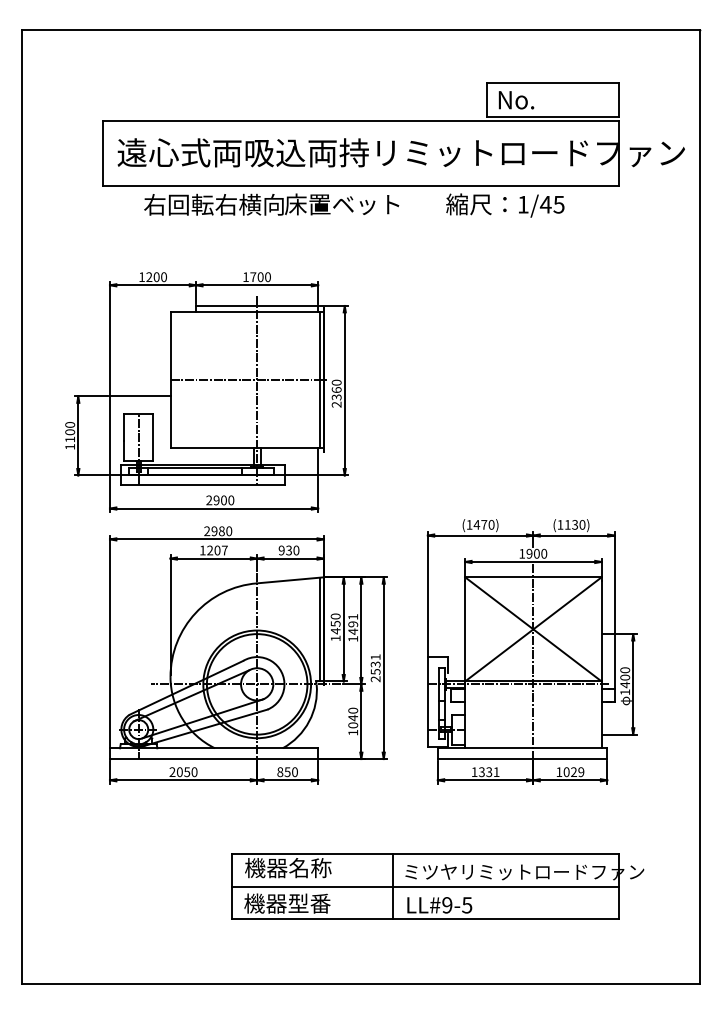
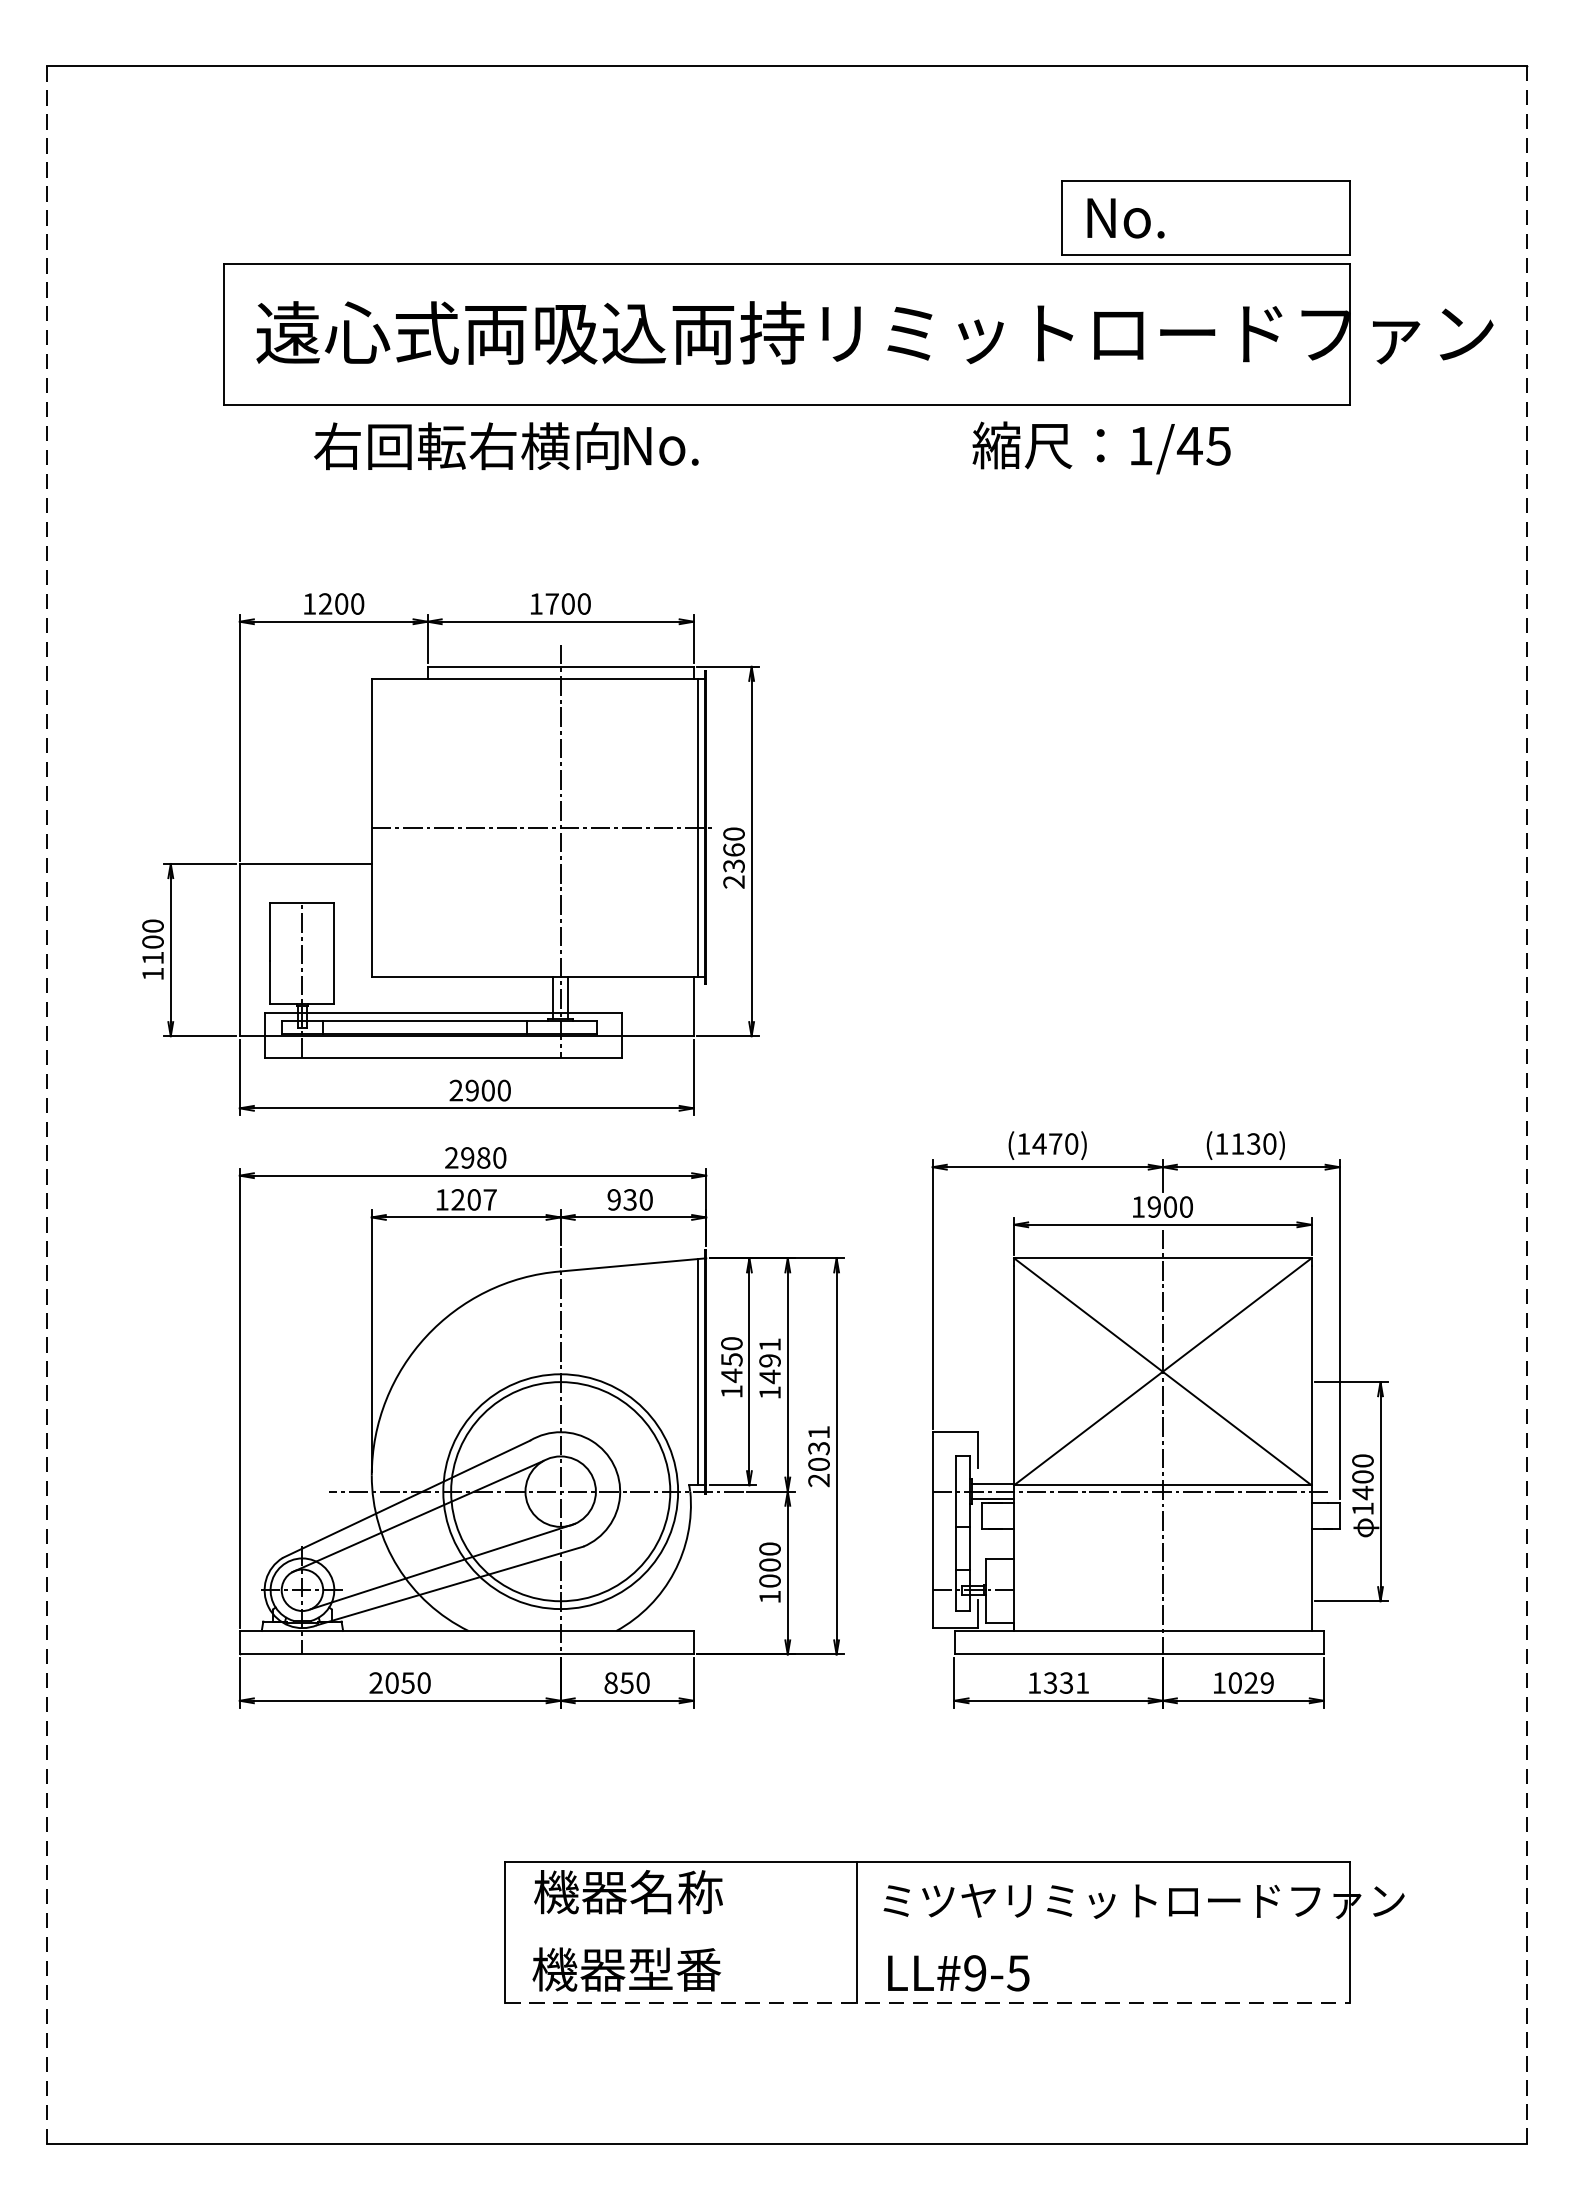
text: (342, 204) -> (746, 445), 床置ベット -> No.
line: (21, 507) -> (46, 1106), solid -> dashed
line: (700, 507) -> (1527, 1106), solid -> dashed
text: (375, 671) -> (818, 1463), 2531 -> 2031
text: (353, 717) -> (770, 1563), 1040 -> 1000
line: (425, 886) -> (927, 1932), removed
line: (425, 918) -> (927, 2002), solid -> dashed

